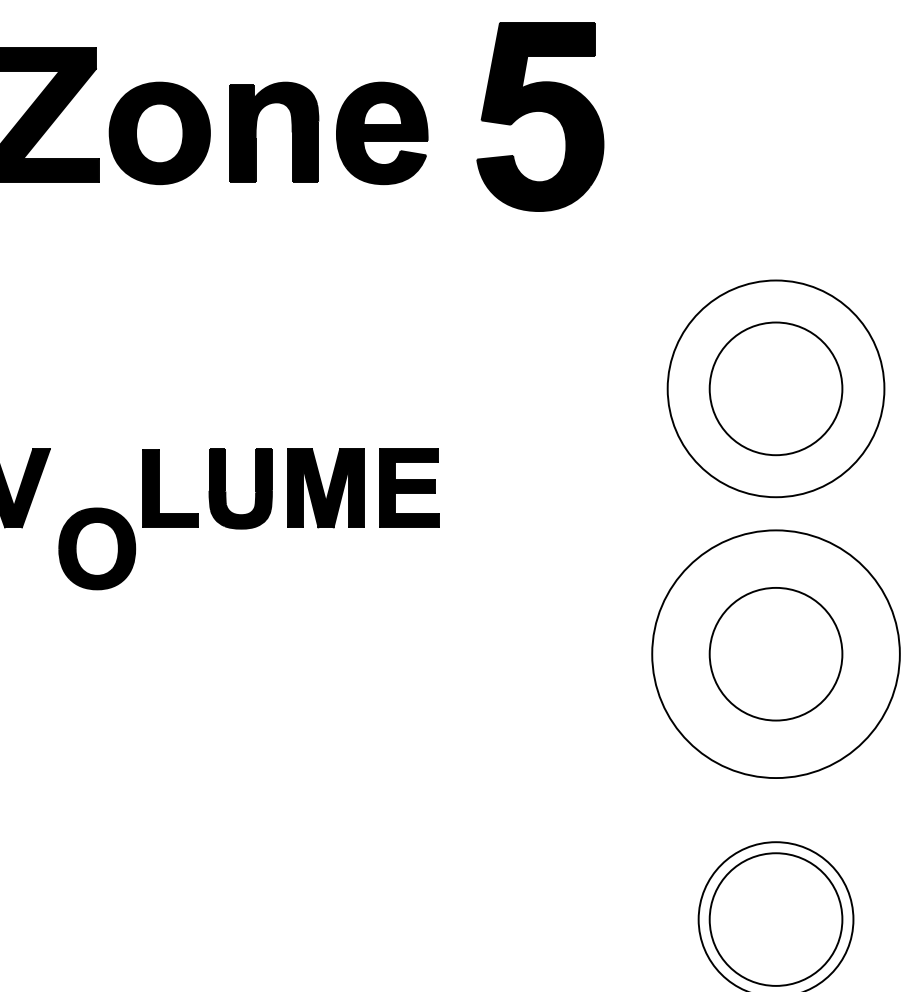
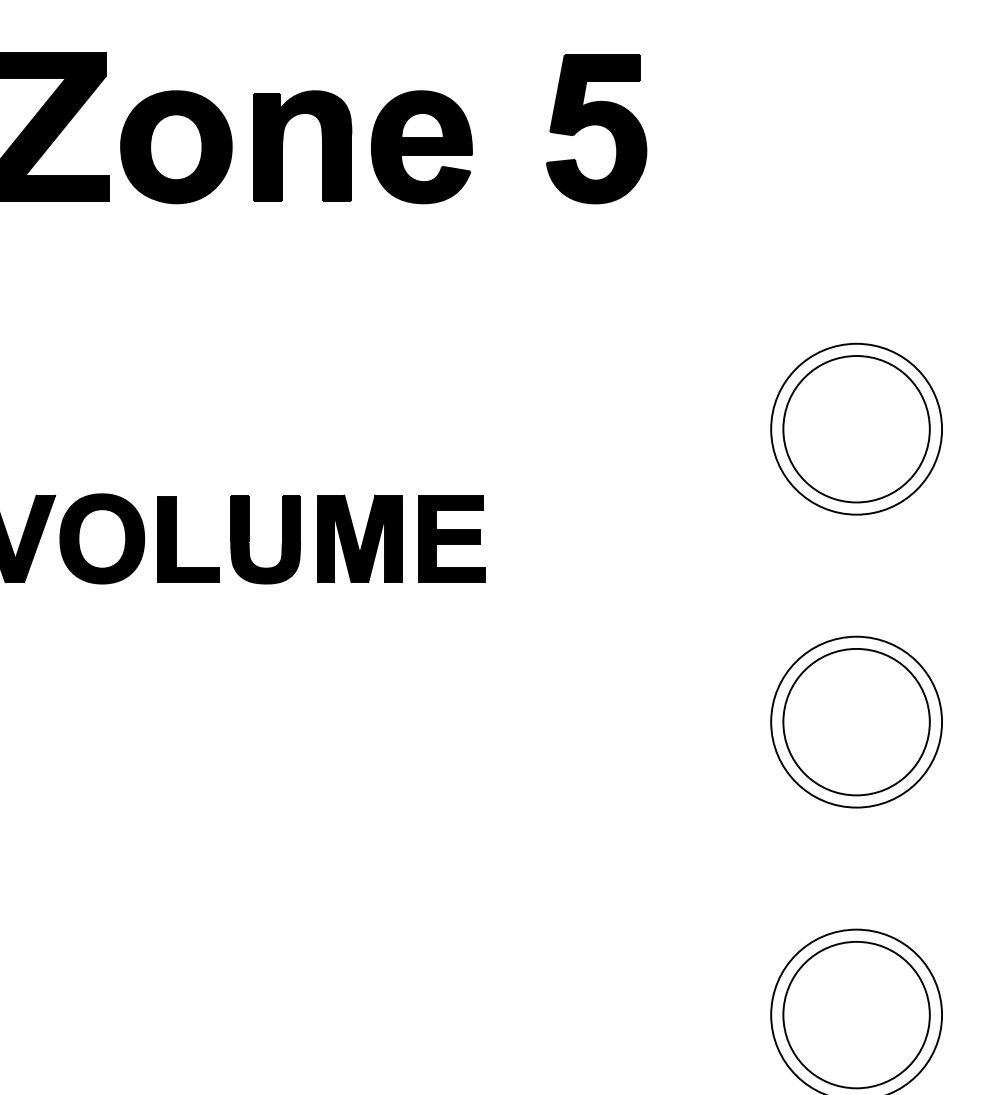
part: (540, 117) -> (596, 129), size x0.71
circle: (775, 388) -> (856, 428), size x0.71
part: (97, 548) -> (102, 538), moved
circle: (775, 653) -> (856, 721), size x0.62

